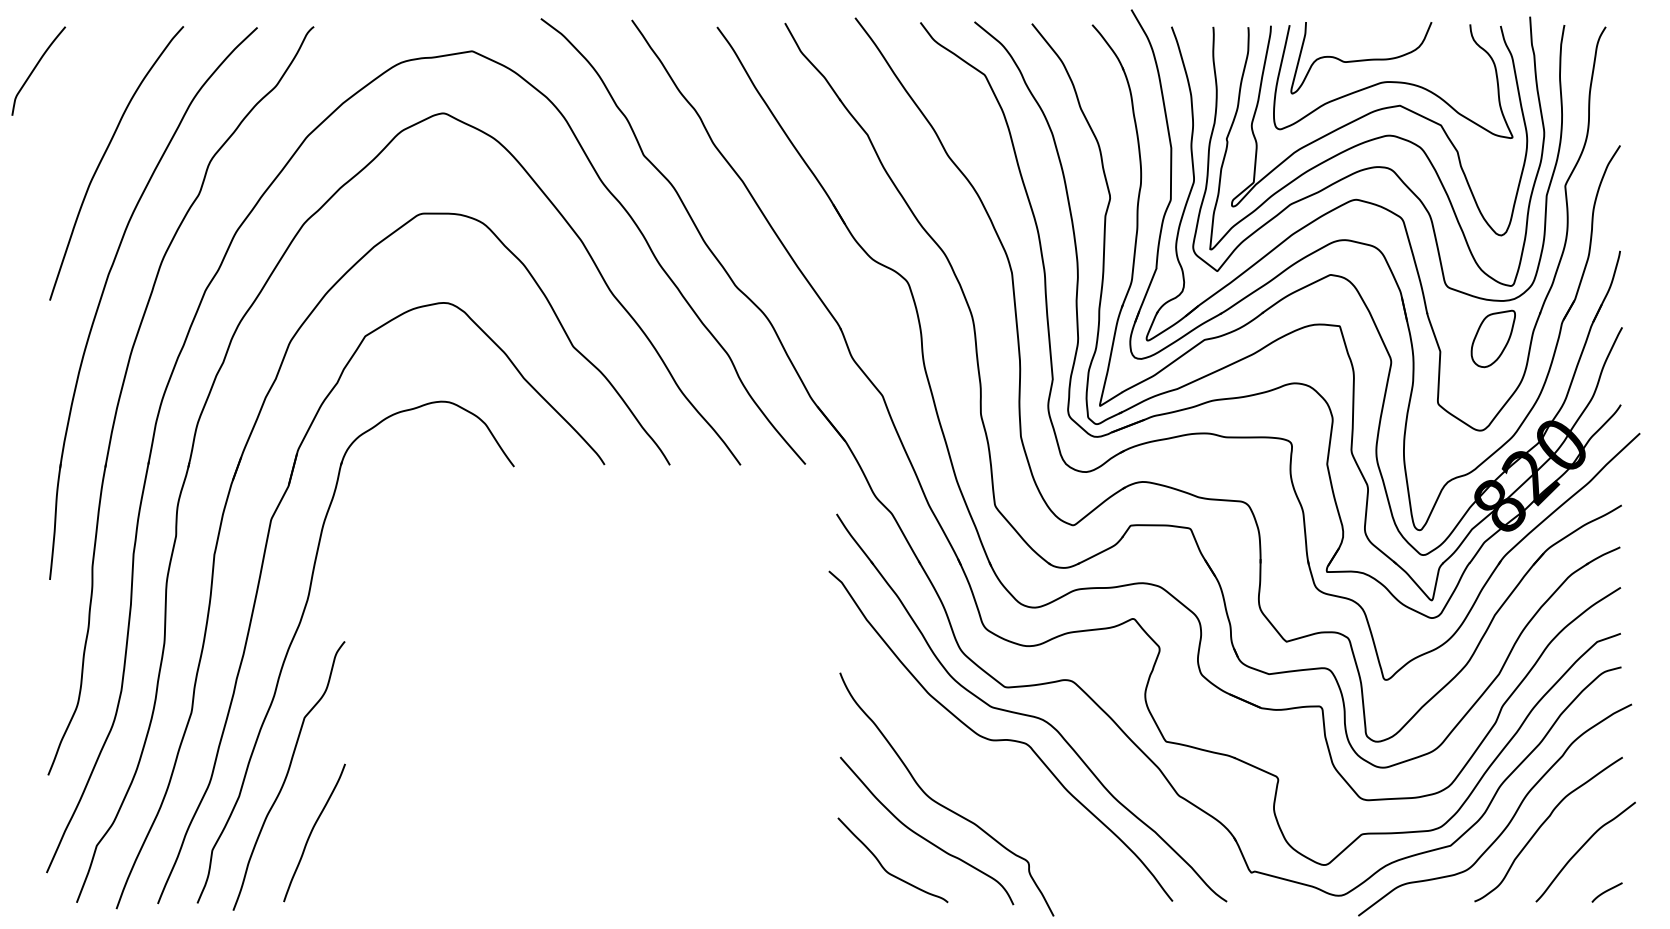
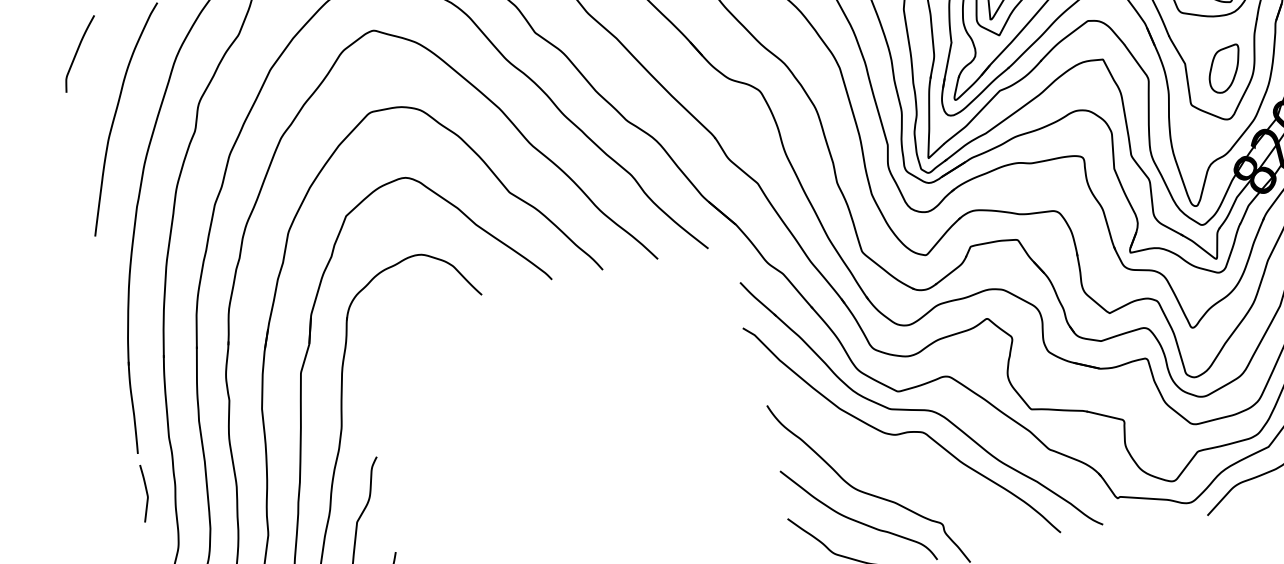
curve: (36, 67) -> (77, 51), moved
part: (1492, 338) -> (1224, 69), moved
curve: (50, 628) -> (145, 491), added

